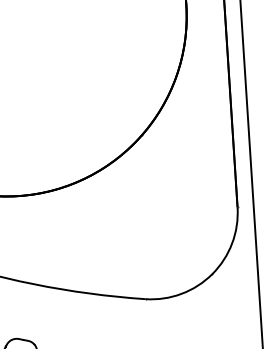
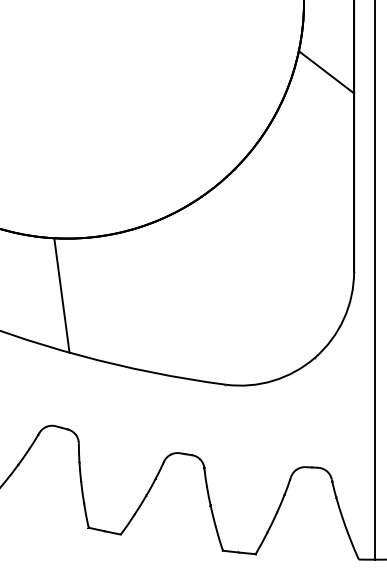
line: (206, 57) -> (326, 72), added
line: (16, 239) -> (61, 295), added

